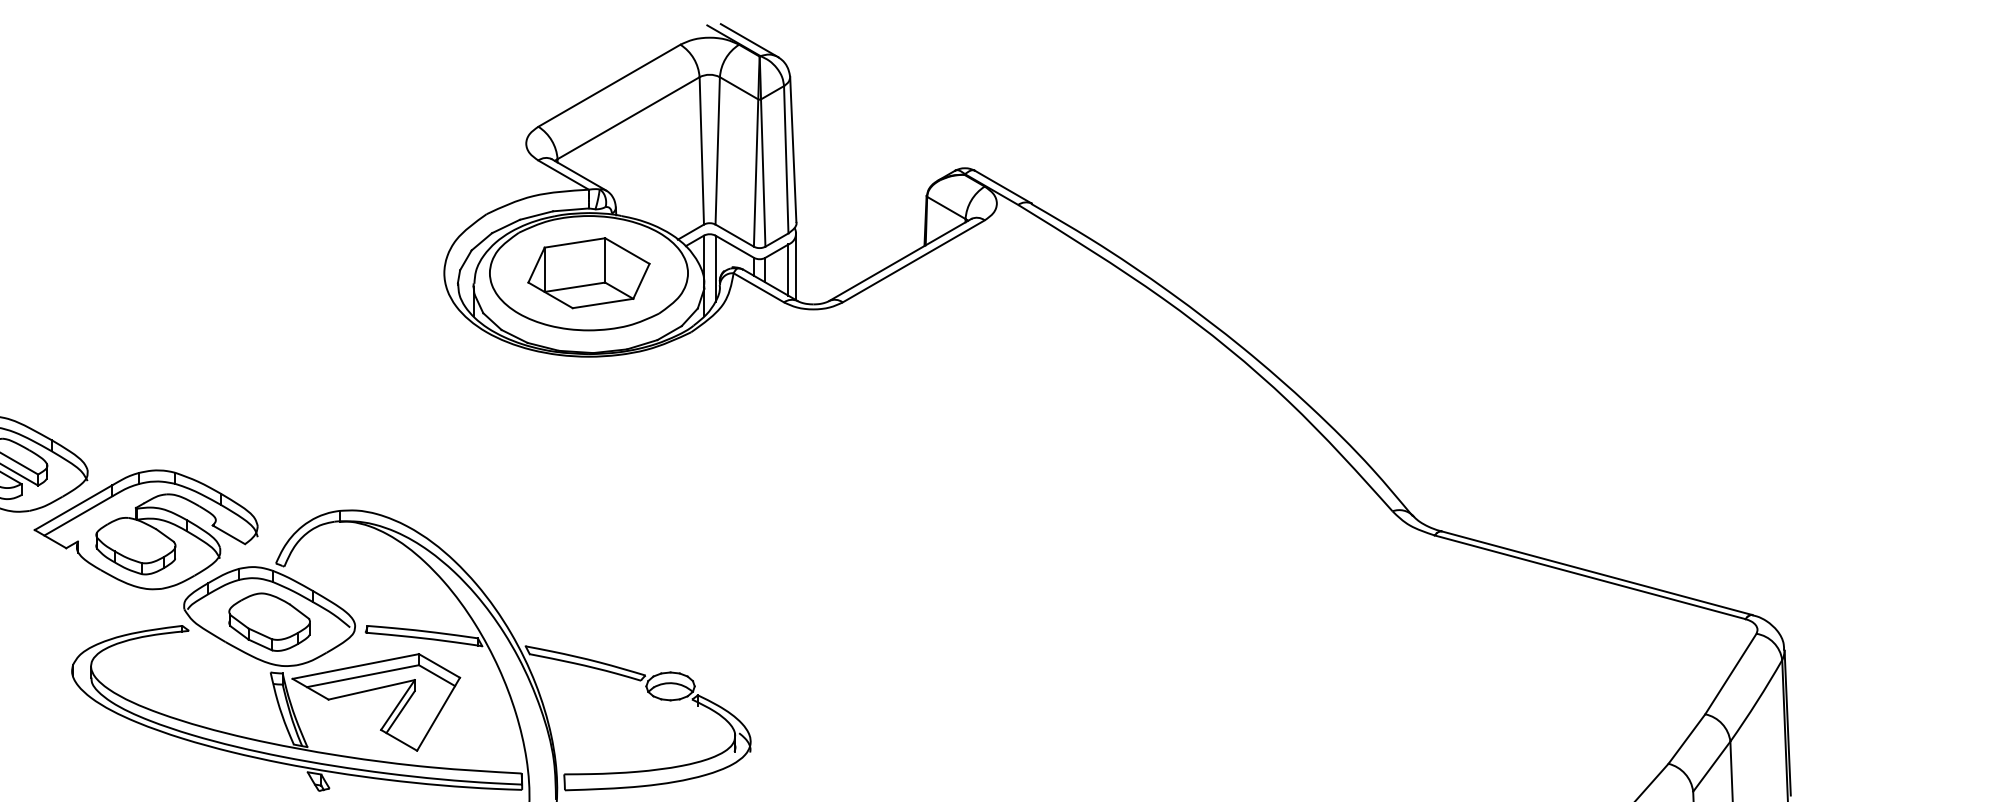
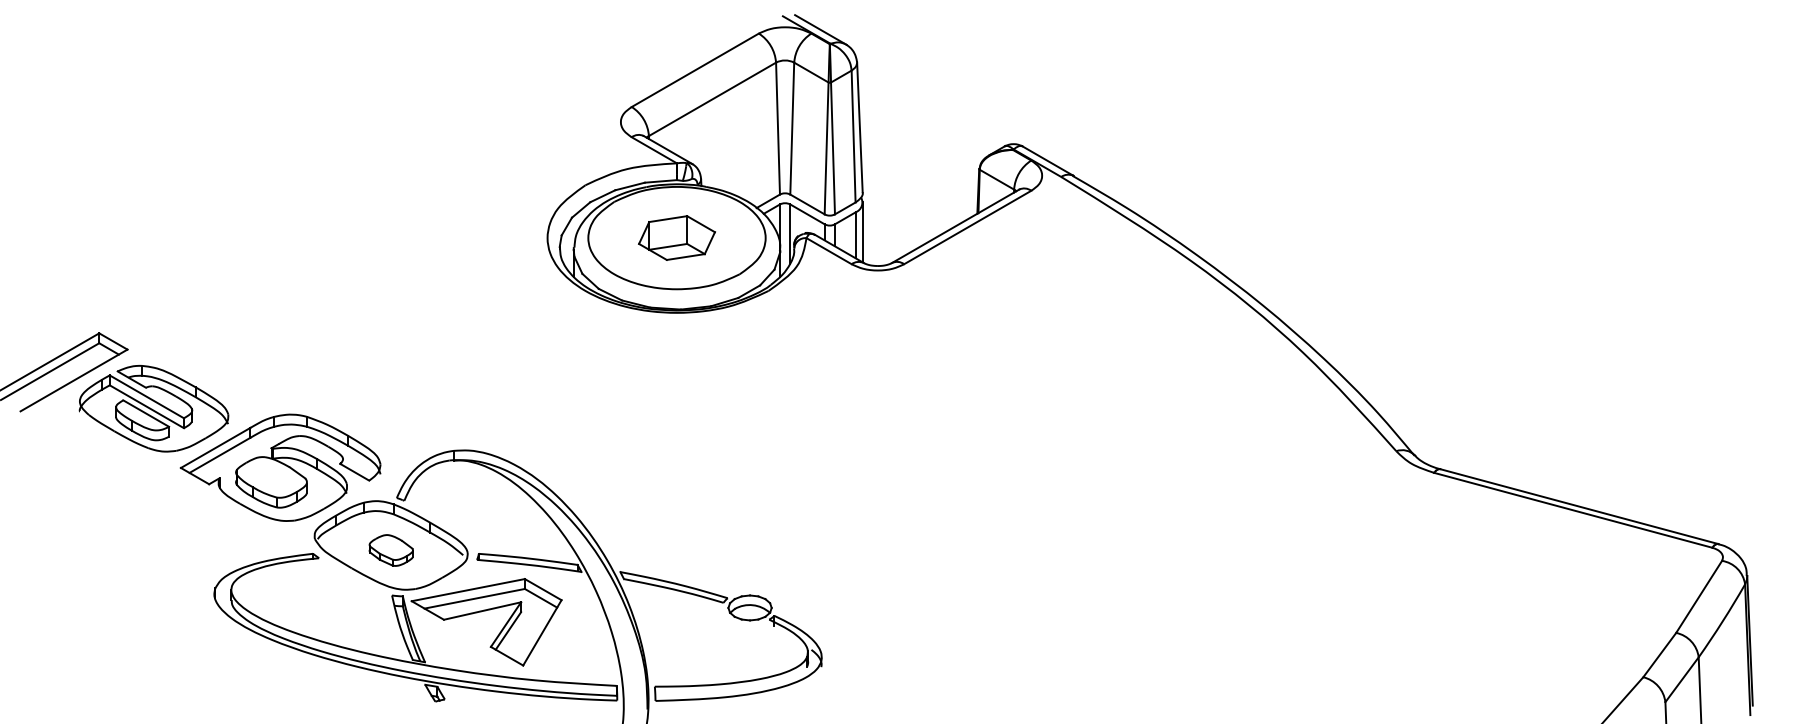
part: (588, 272) -> (676, 237), size x0.7
part: (269, 622) -> (391, 550), size x0.6

